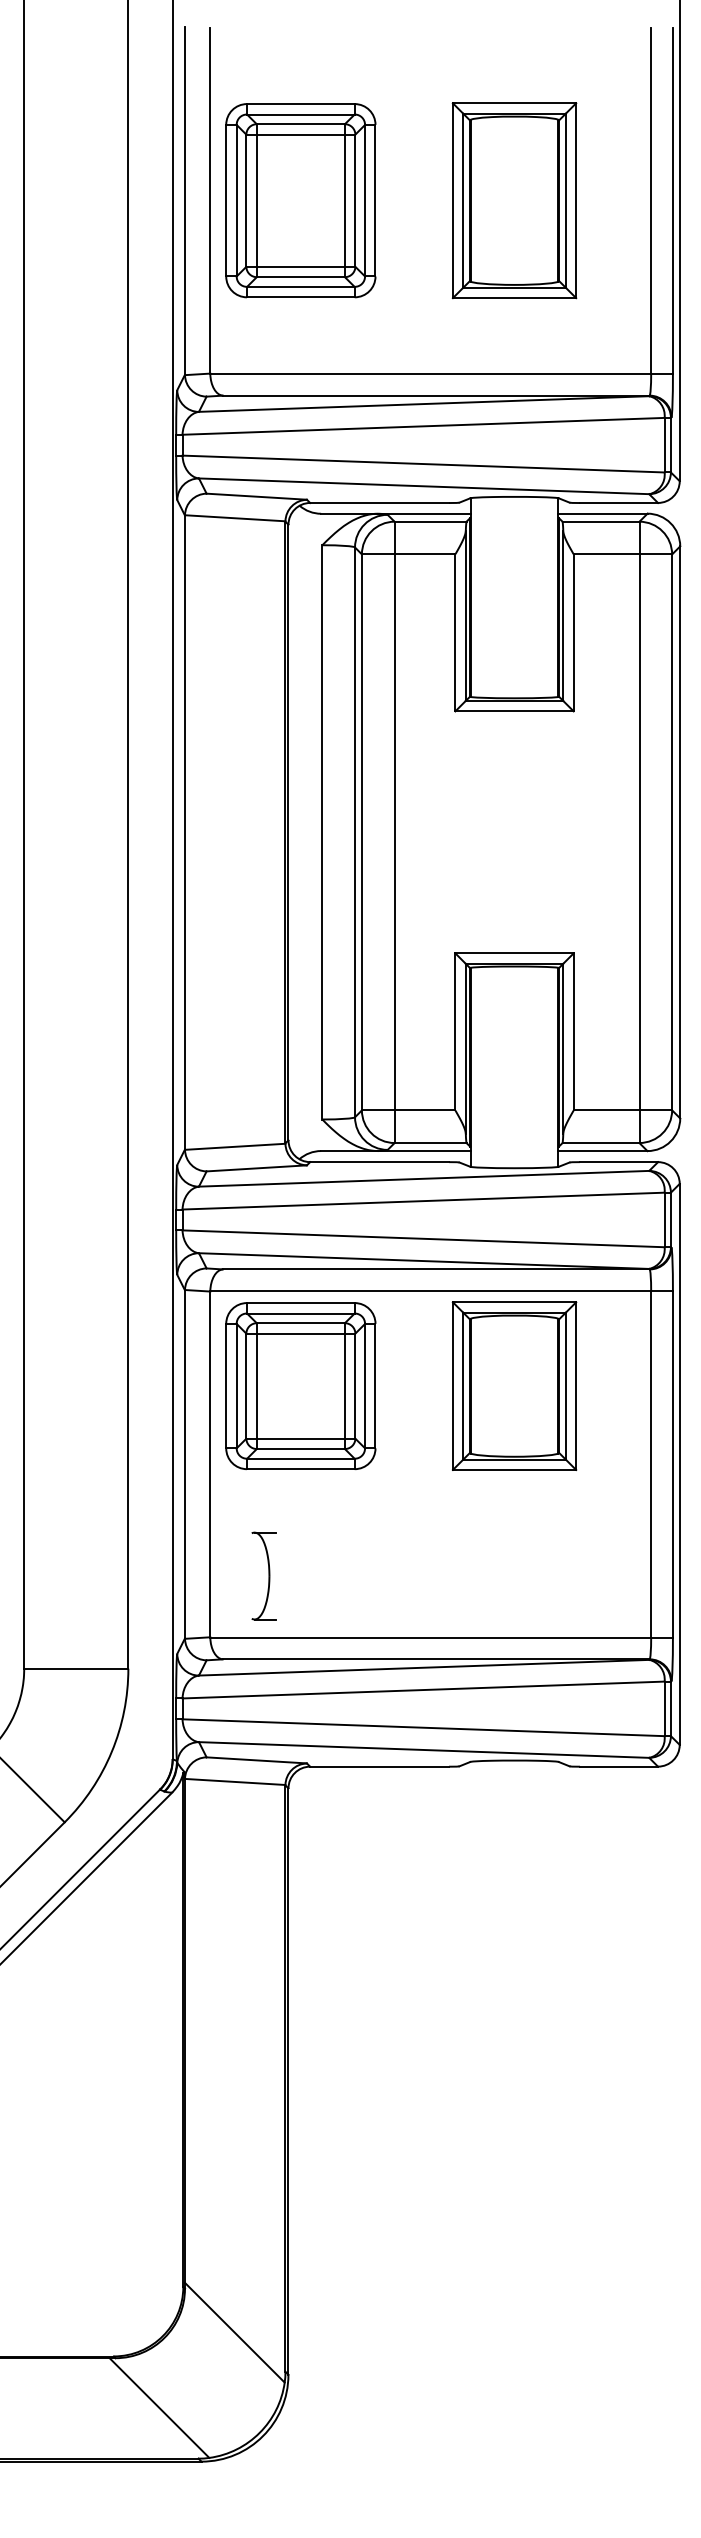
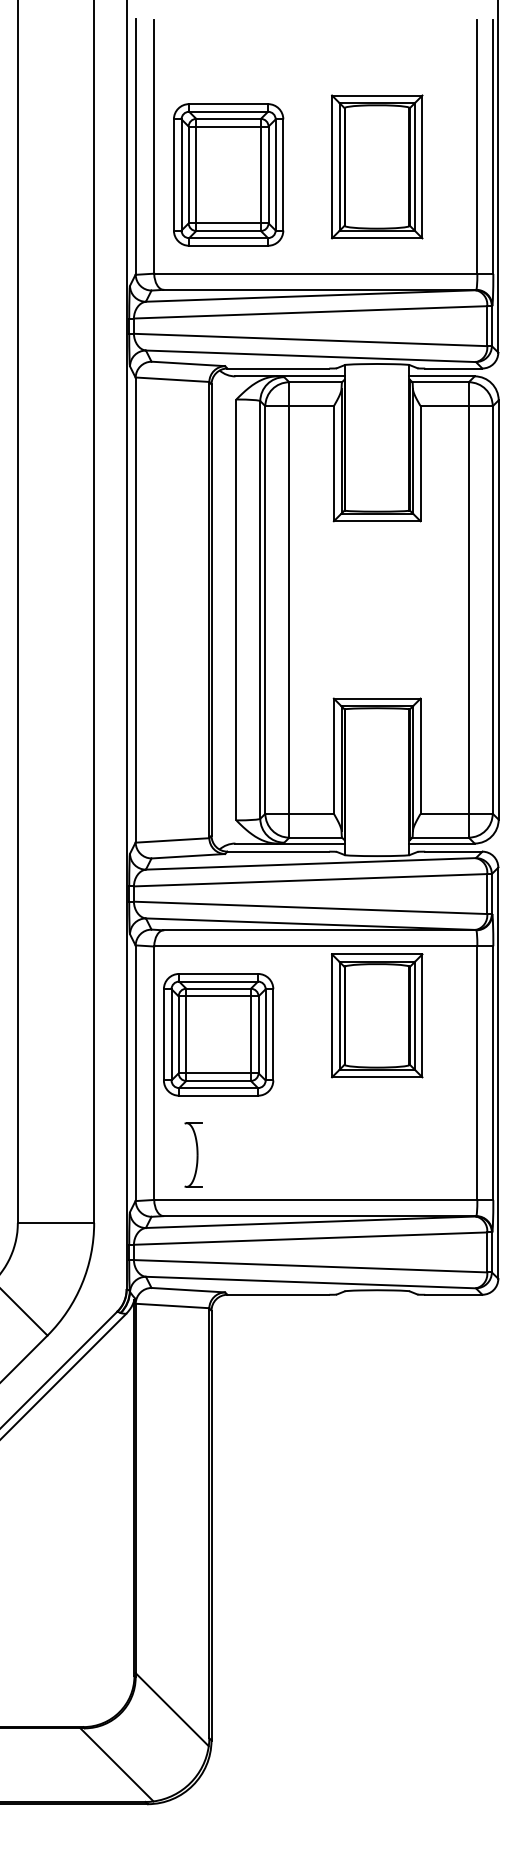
part: (300, 200) -> (228, 174), moved
part: (514, 200) -> (377, 166), moved
part: (300, 1385) -> (218, 1034), moved

